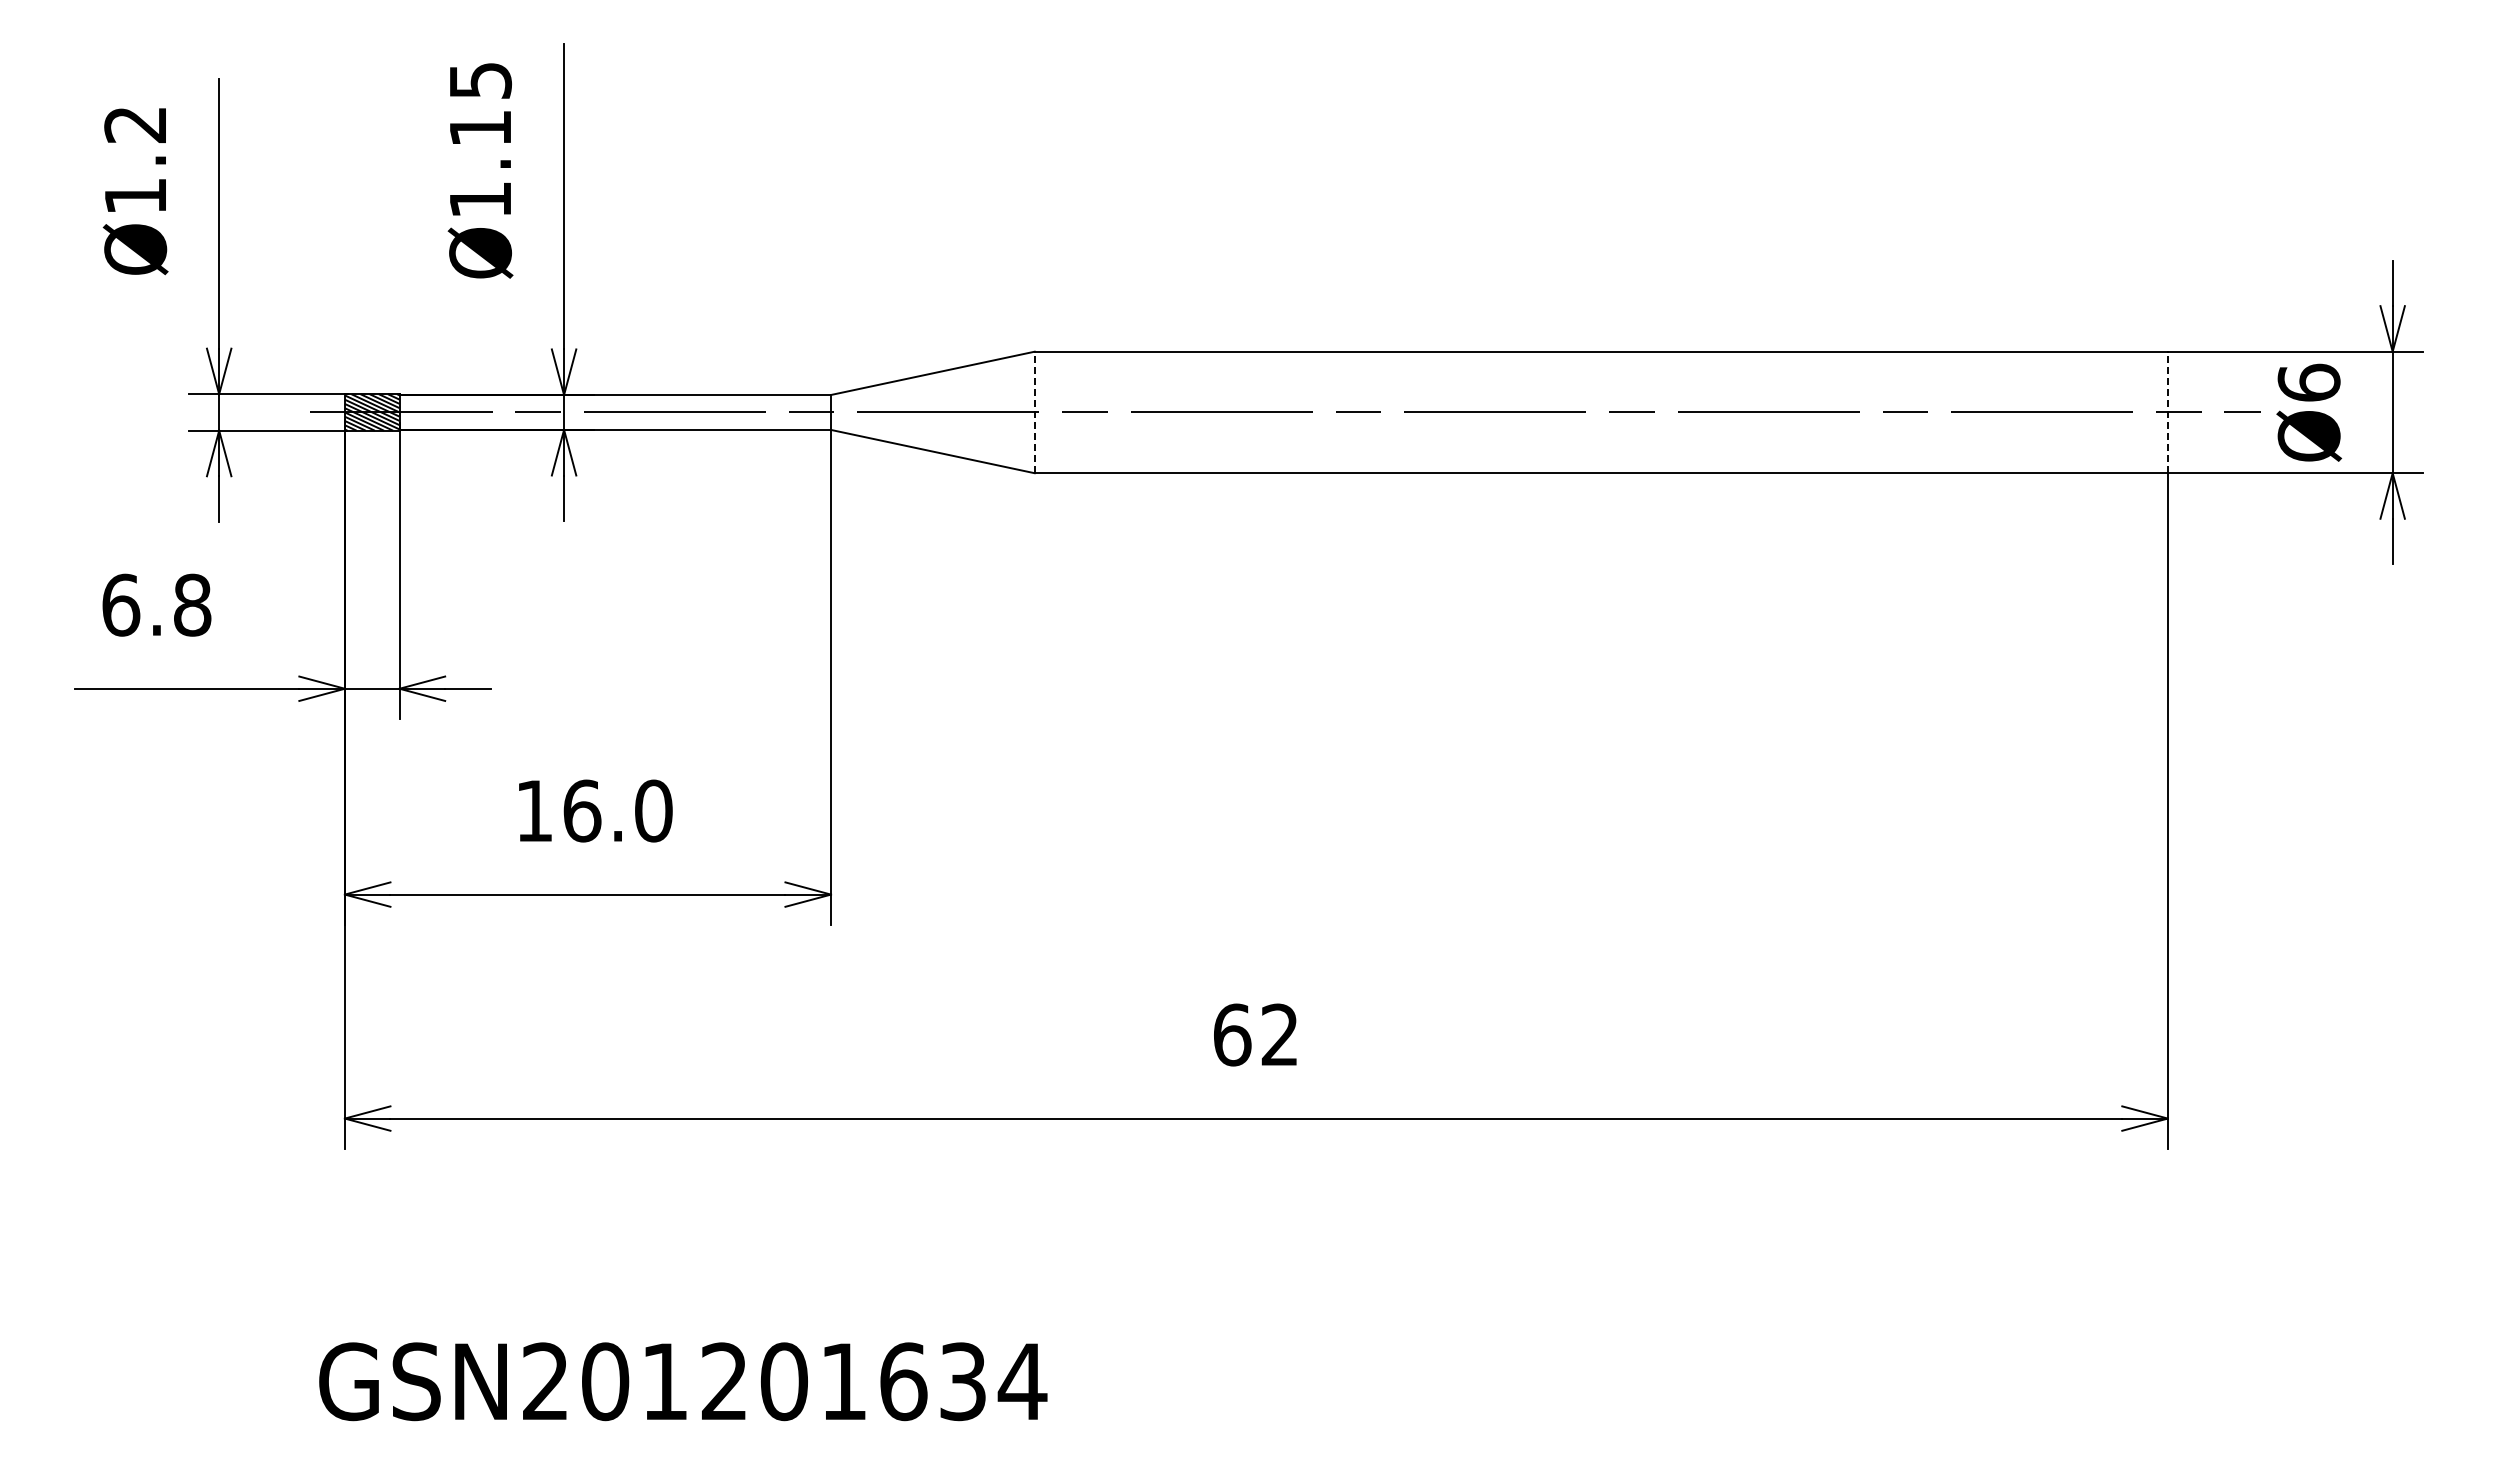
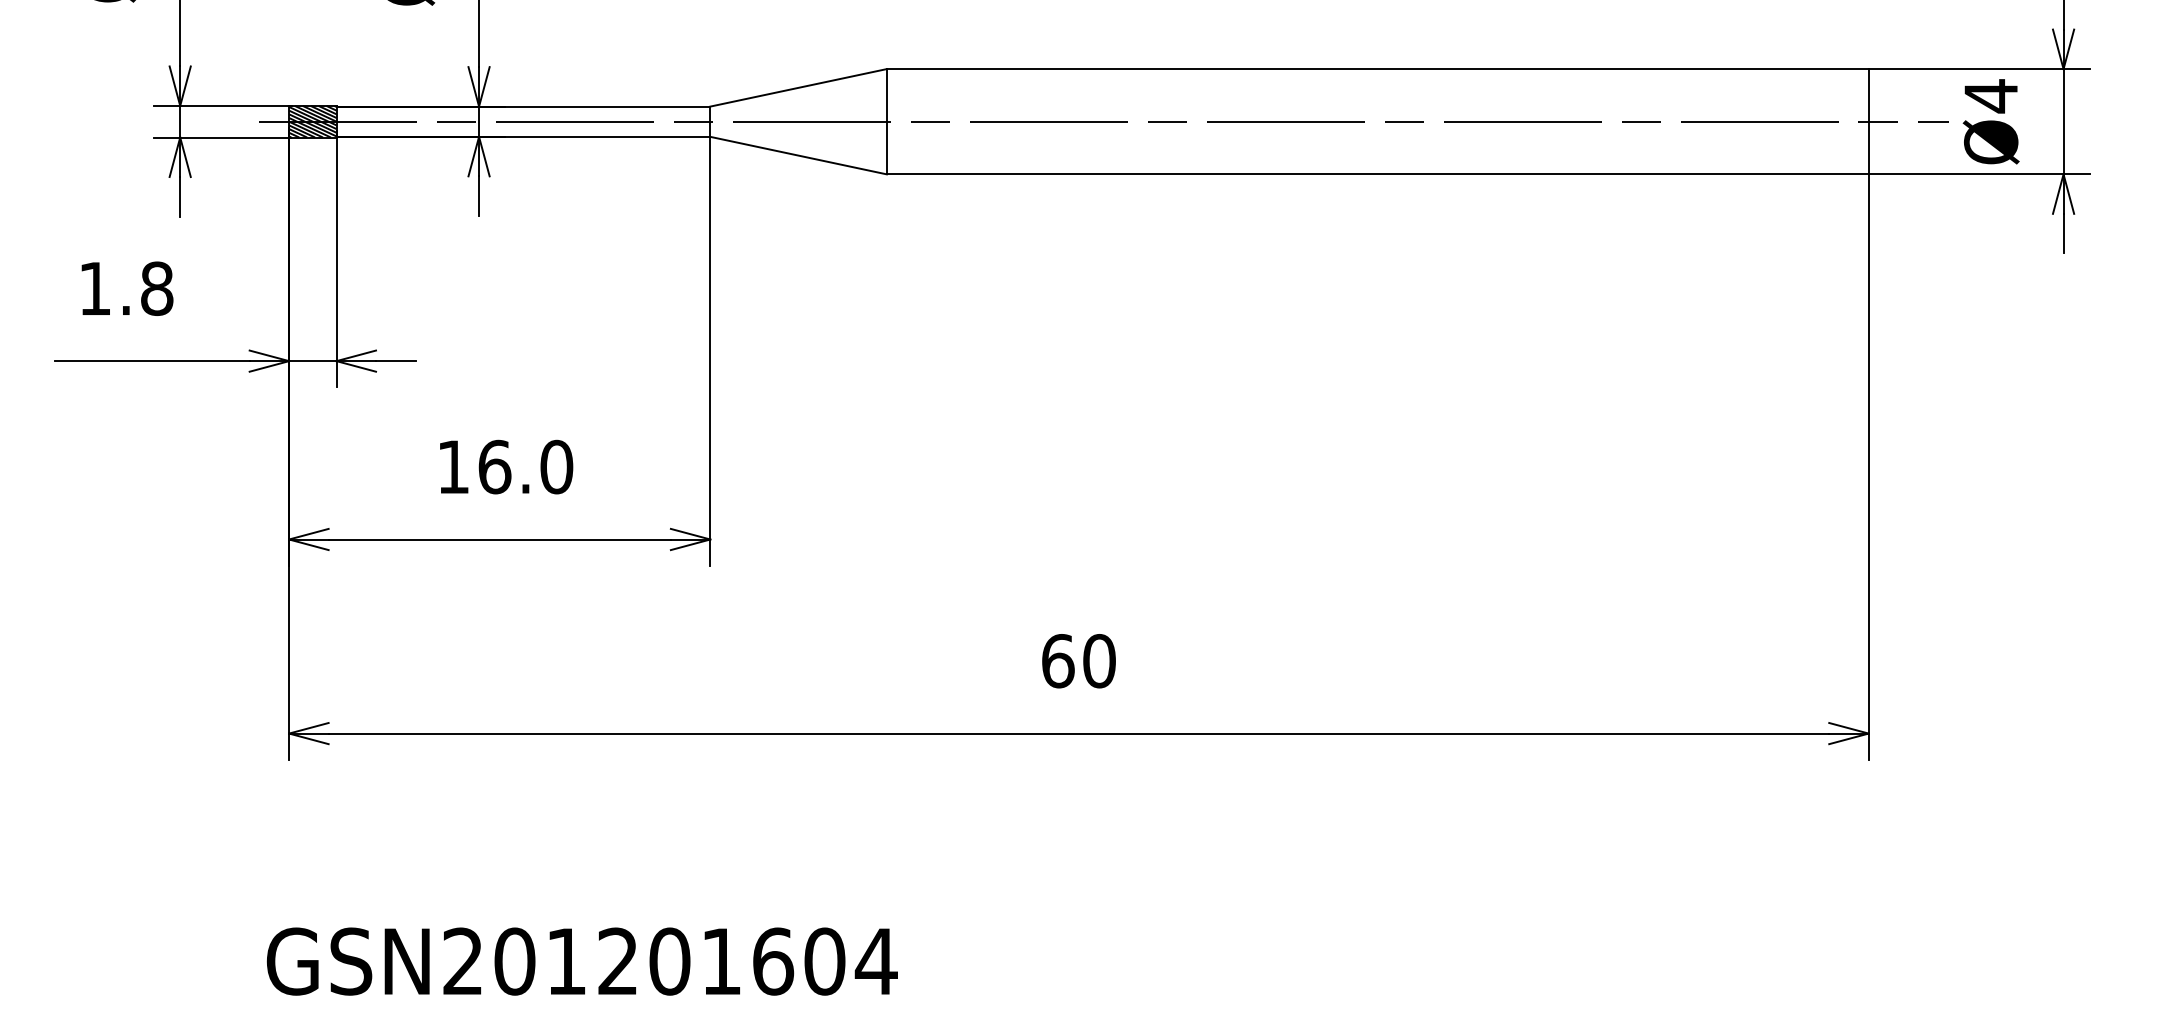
text: (2308, 383) -> (1990, 96), Ø6 -> Ø4
line: (1034, 412) -> (886, 121), dashed -> solid
line: (2167, 412) -> (1868, 121), dashed -> solid
text: (121, 604) -> (95, 288), 6.8 -> 1.8
text: (1280, 1034) -> (1099, 660), 62 -> 60
text: (962, 1381) -> (824, 961), GSN201201634 -> GSN201201604

